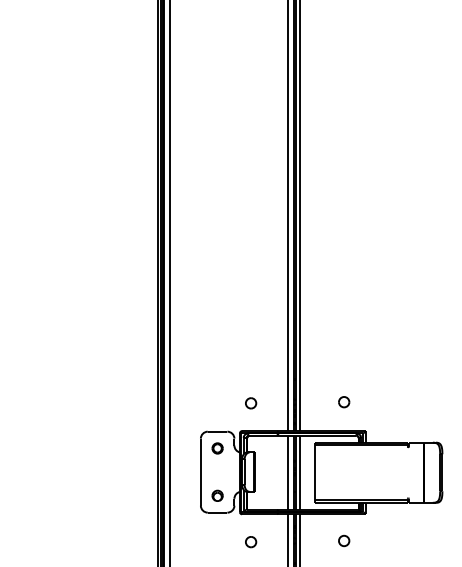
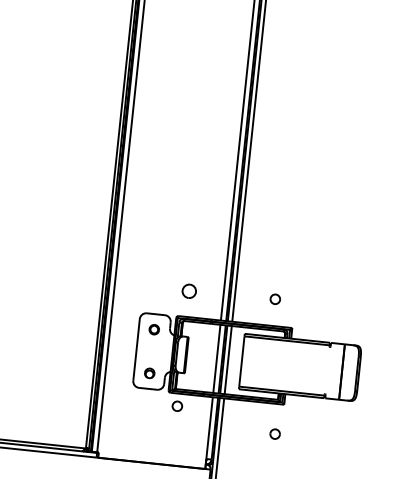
part: (251, 403) -> (189, 291), size x1.4
part: (344, 540) -> (275, 433), moved
part: (251, 542) -> (177, 406), moved

